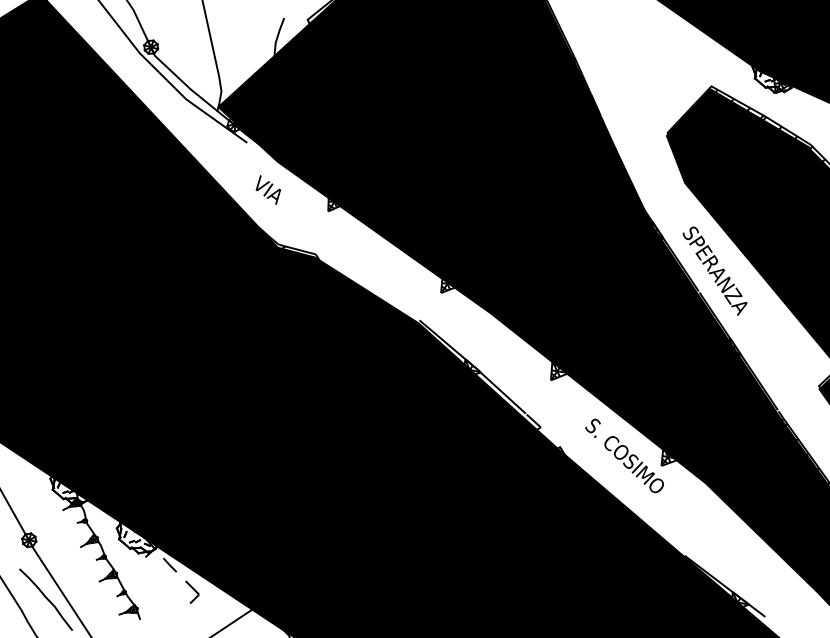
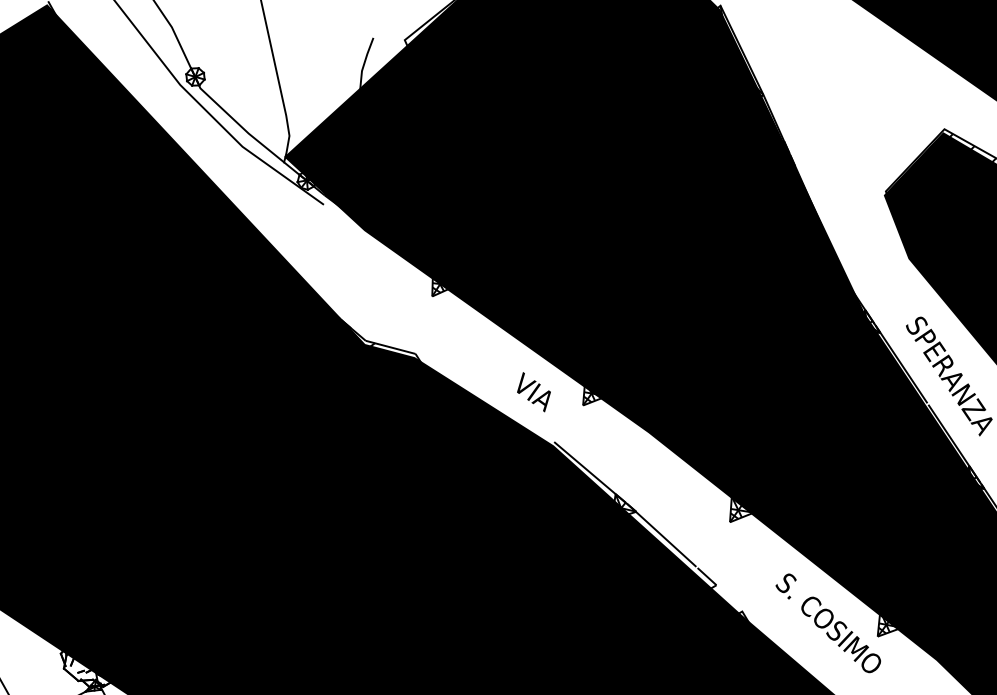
text: (267, 189) -> (532, 391), moved

